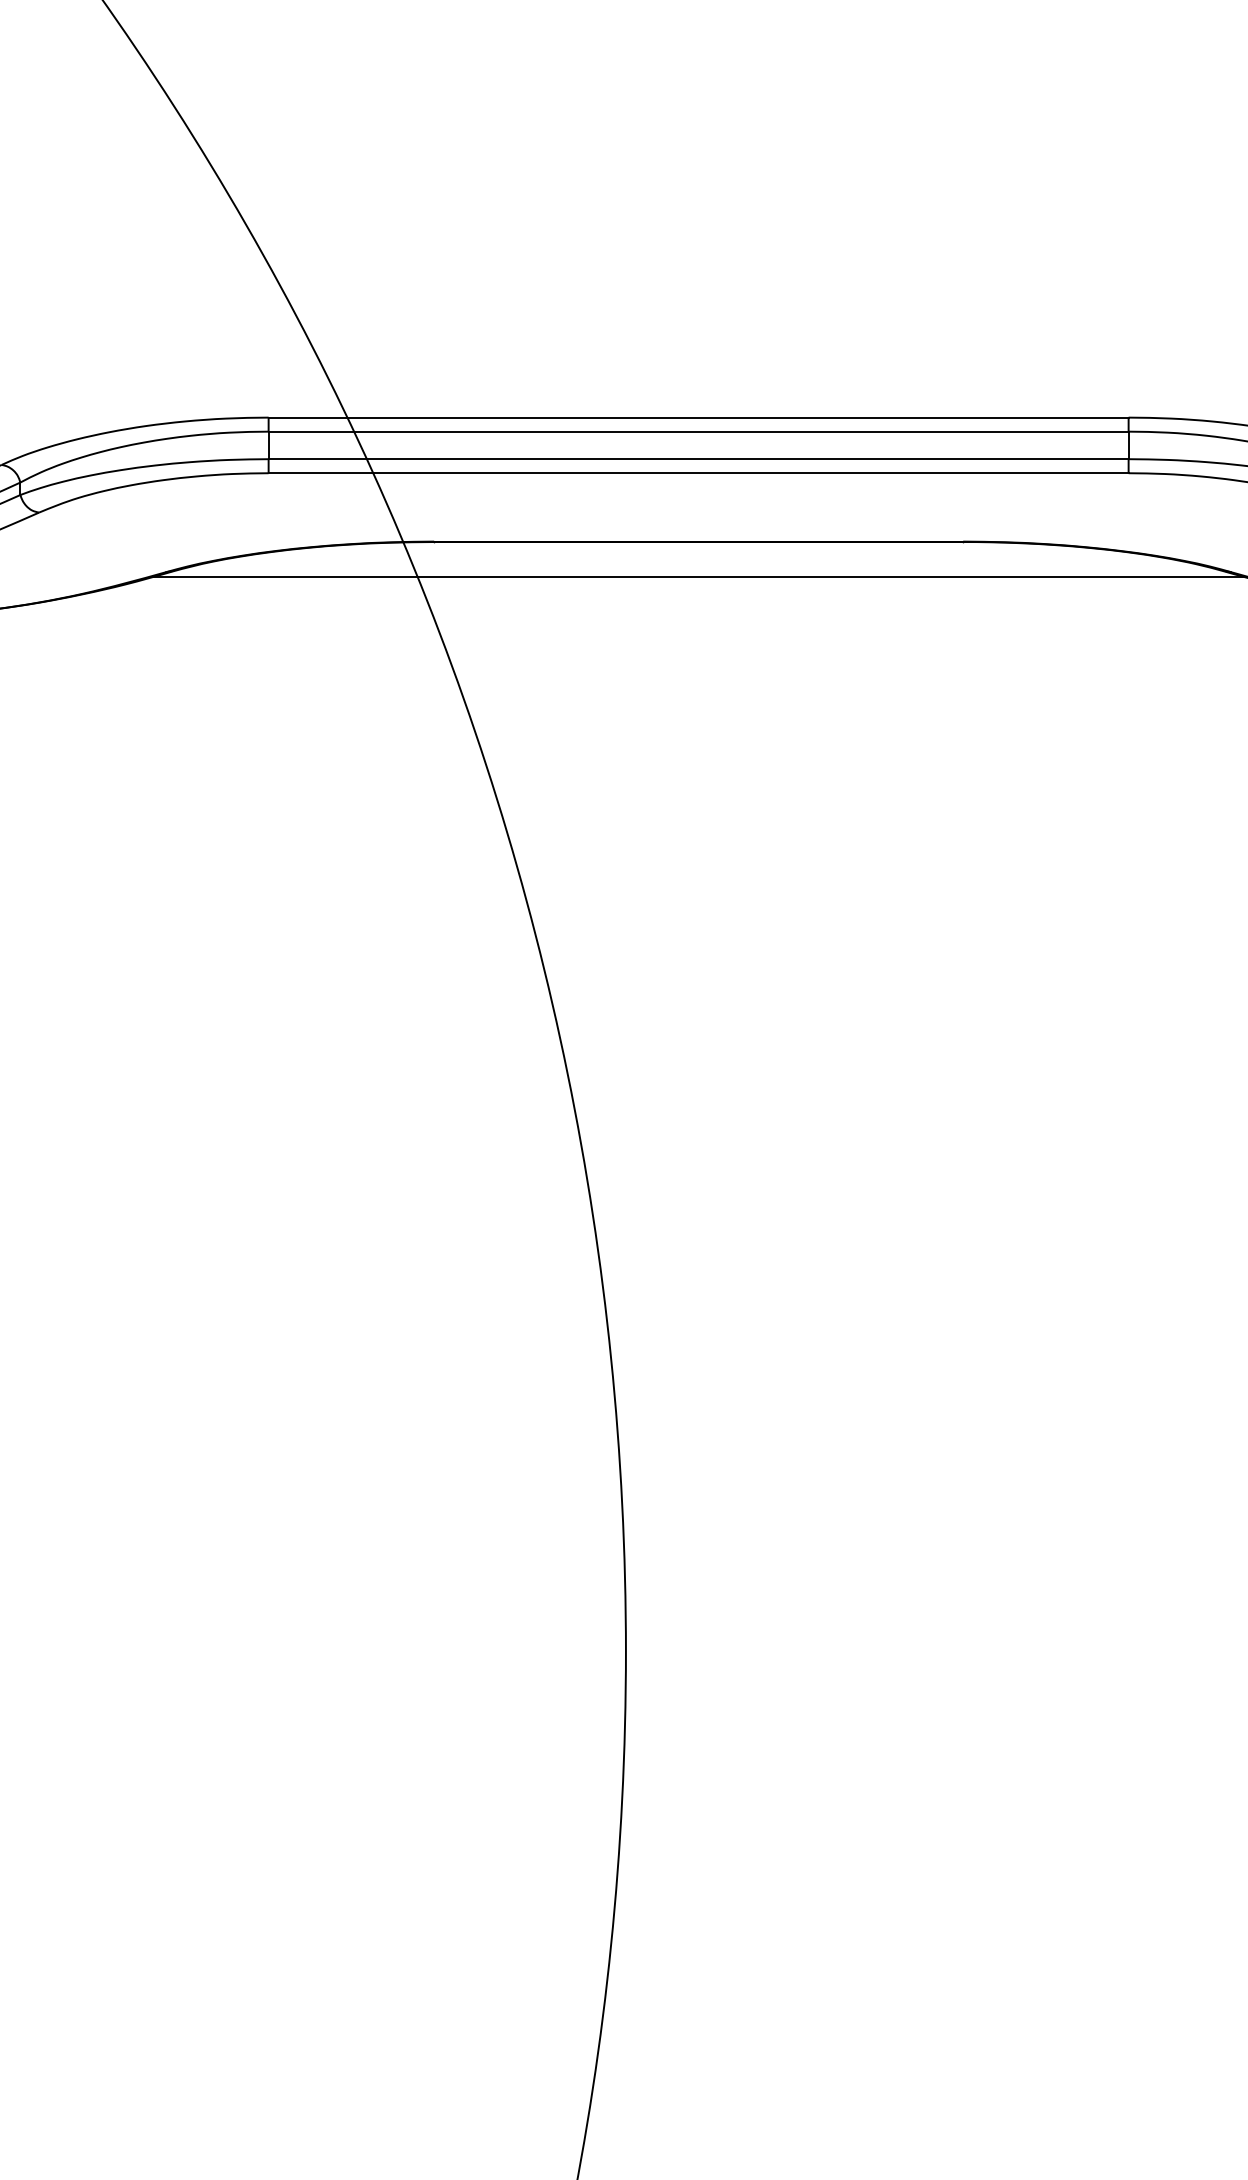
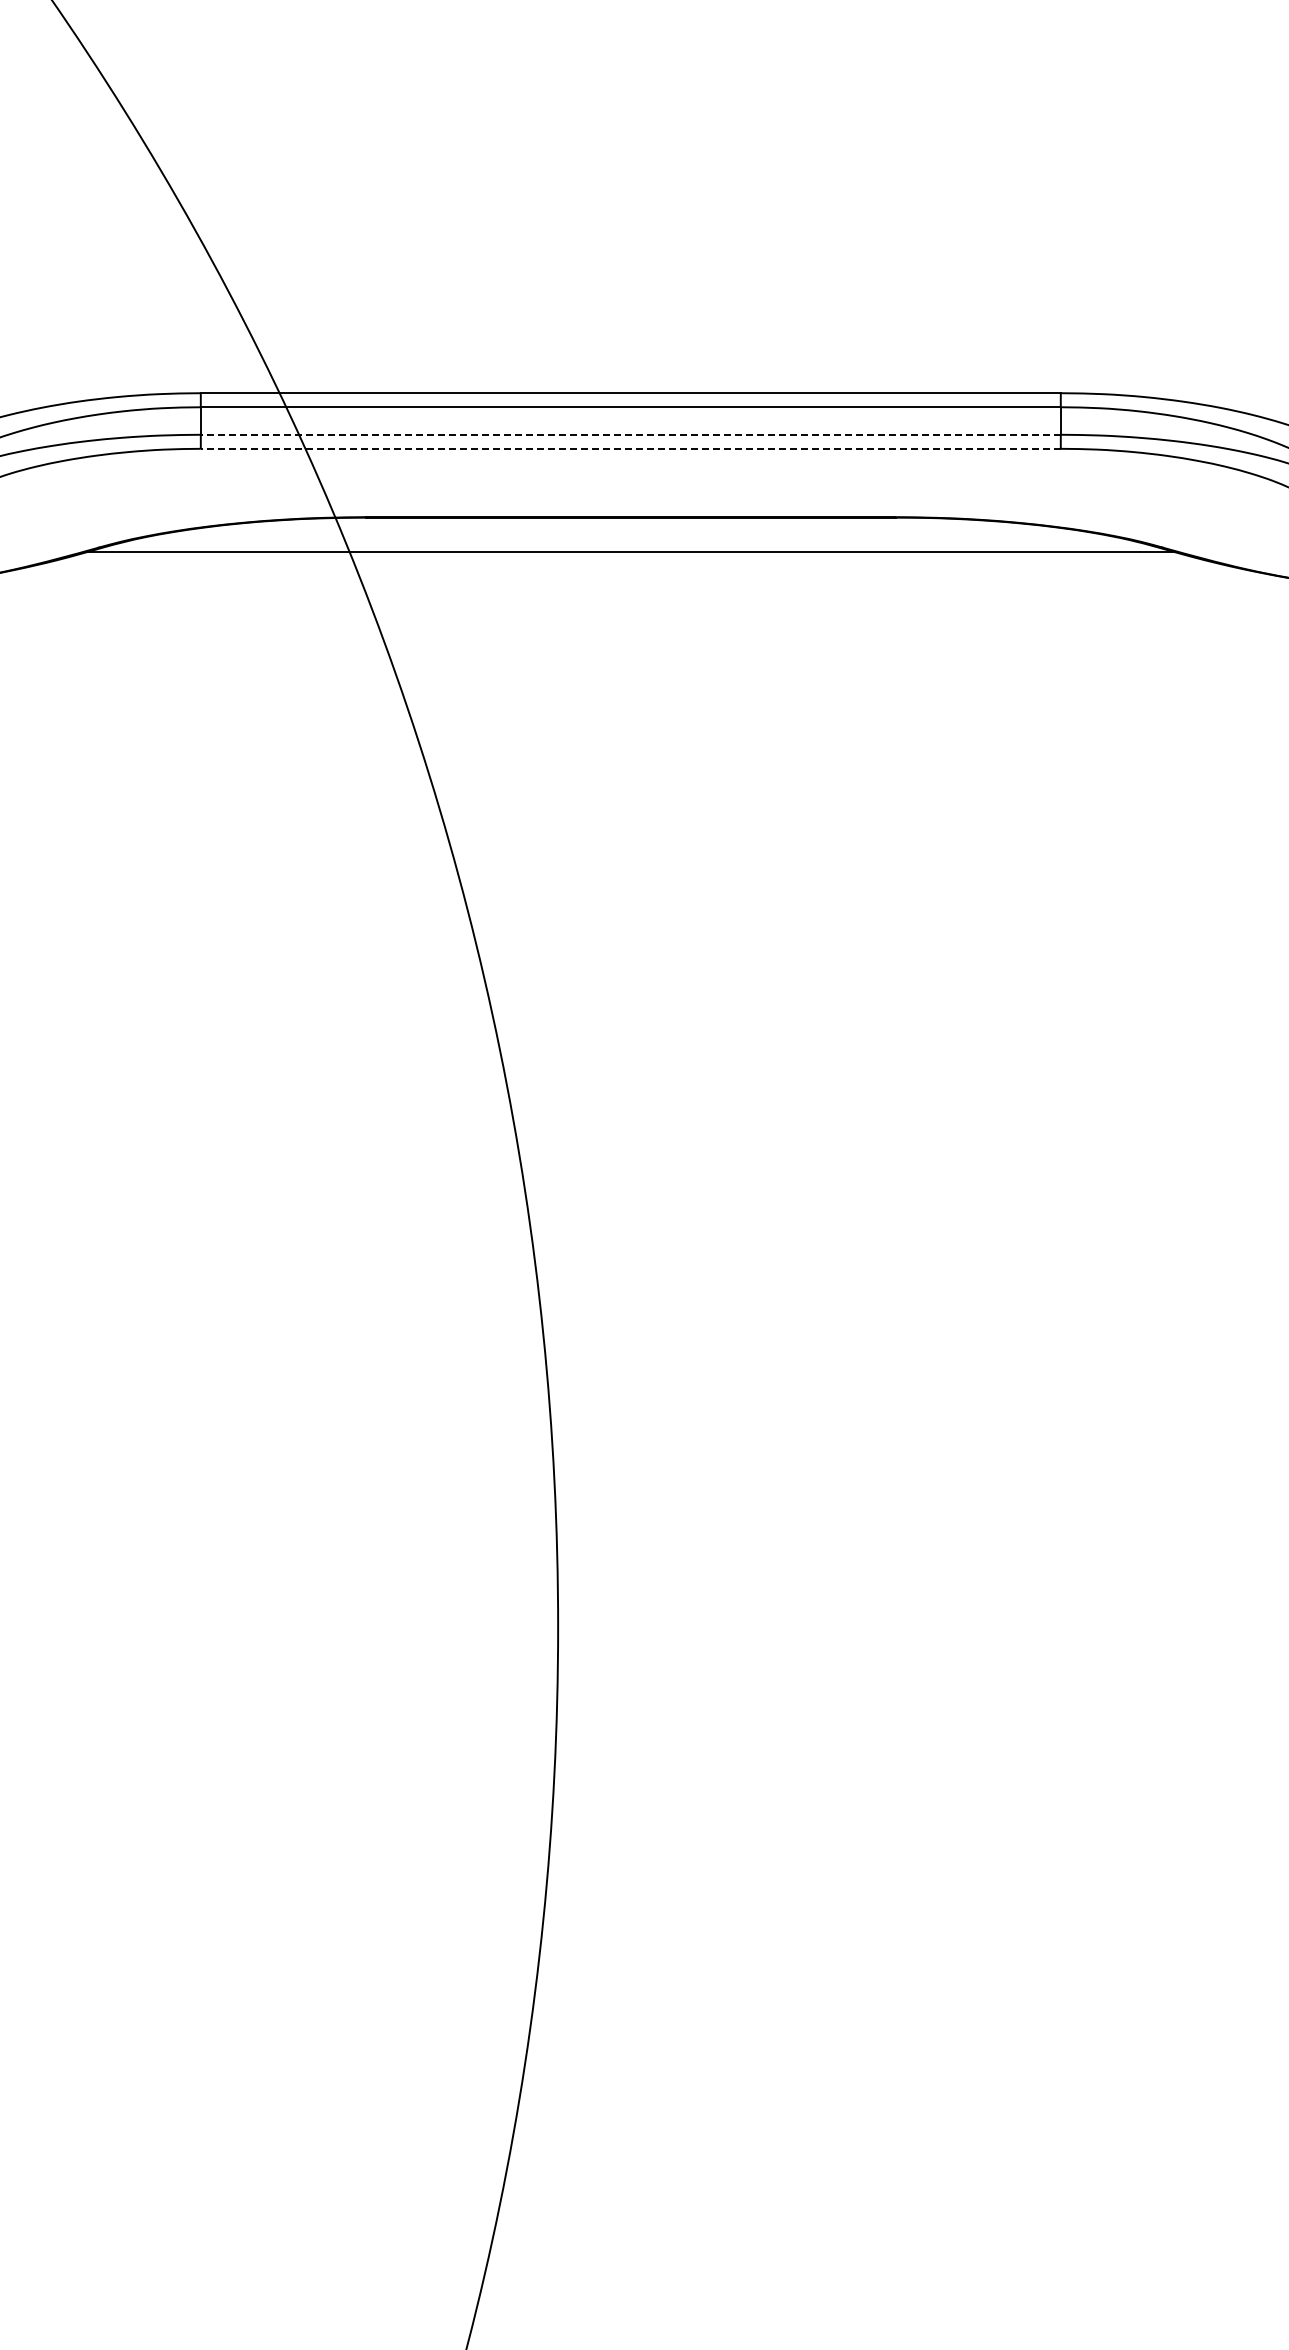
line: (698, 458) -> (630, 434), solid -> dashed
line: (698, 472) -> (630, 448), solid -> dashed

